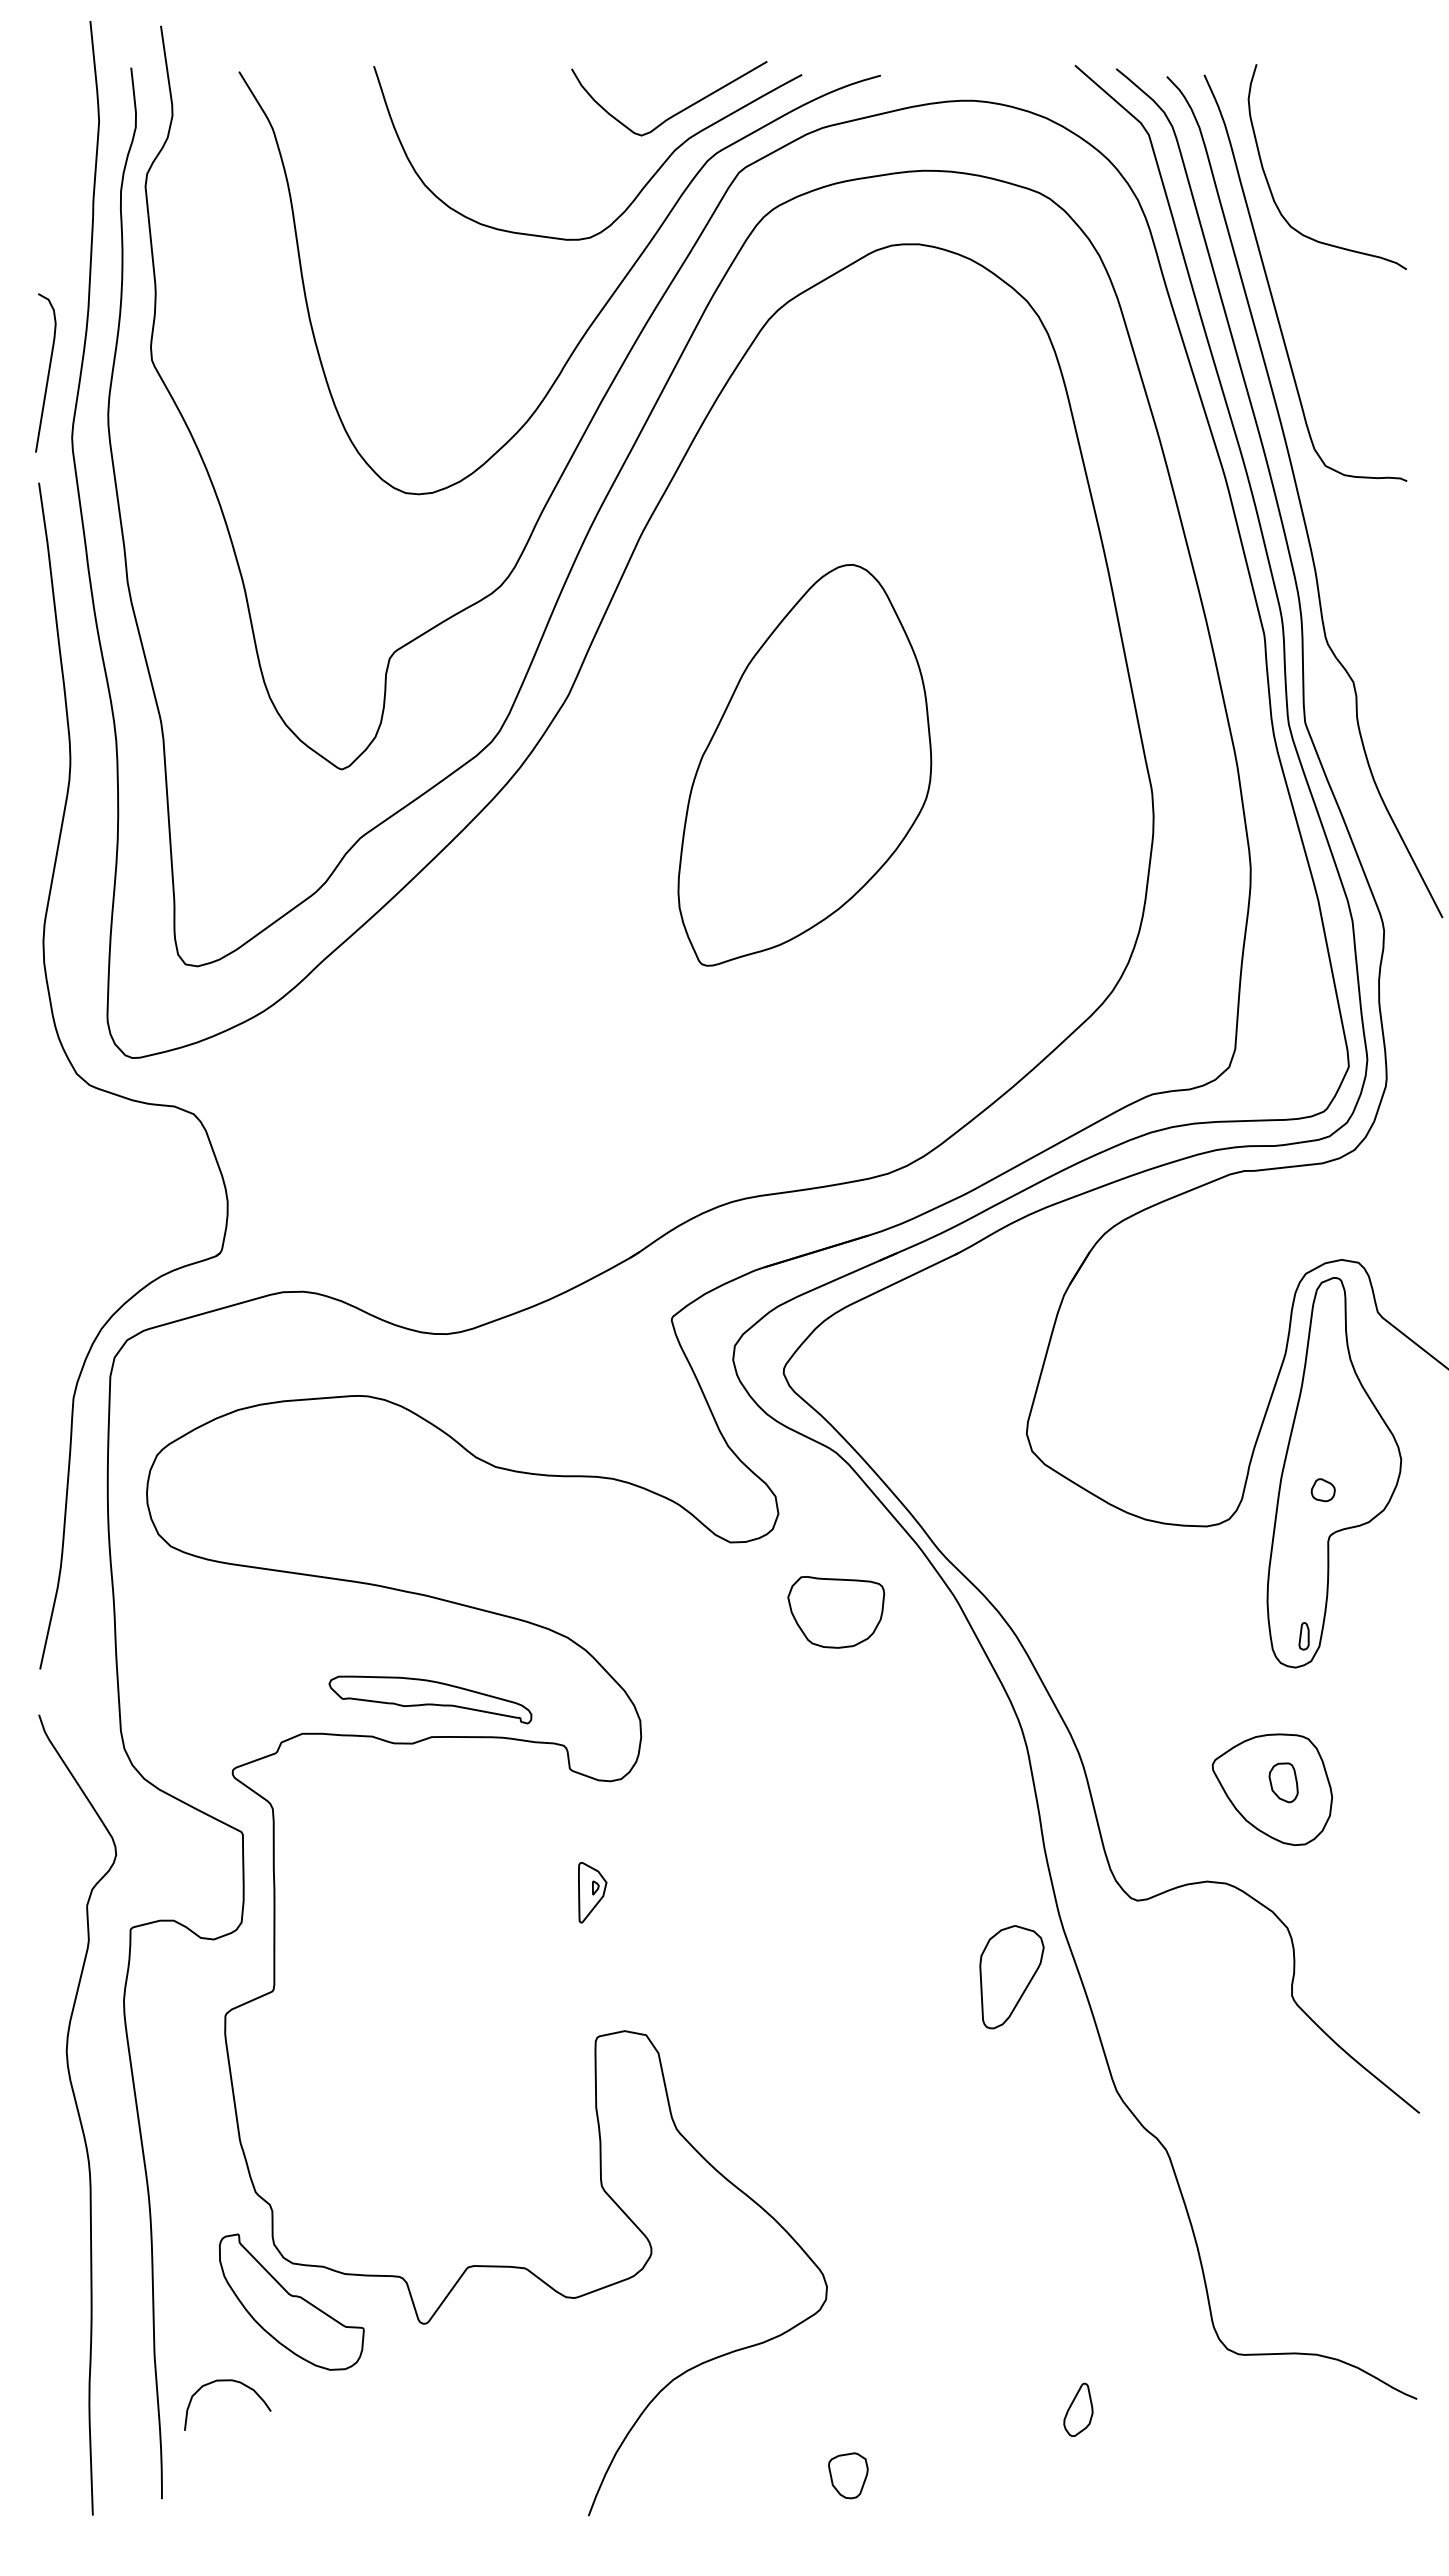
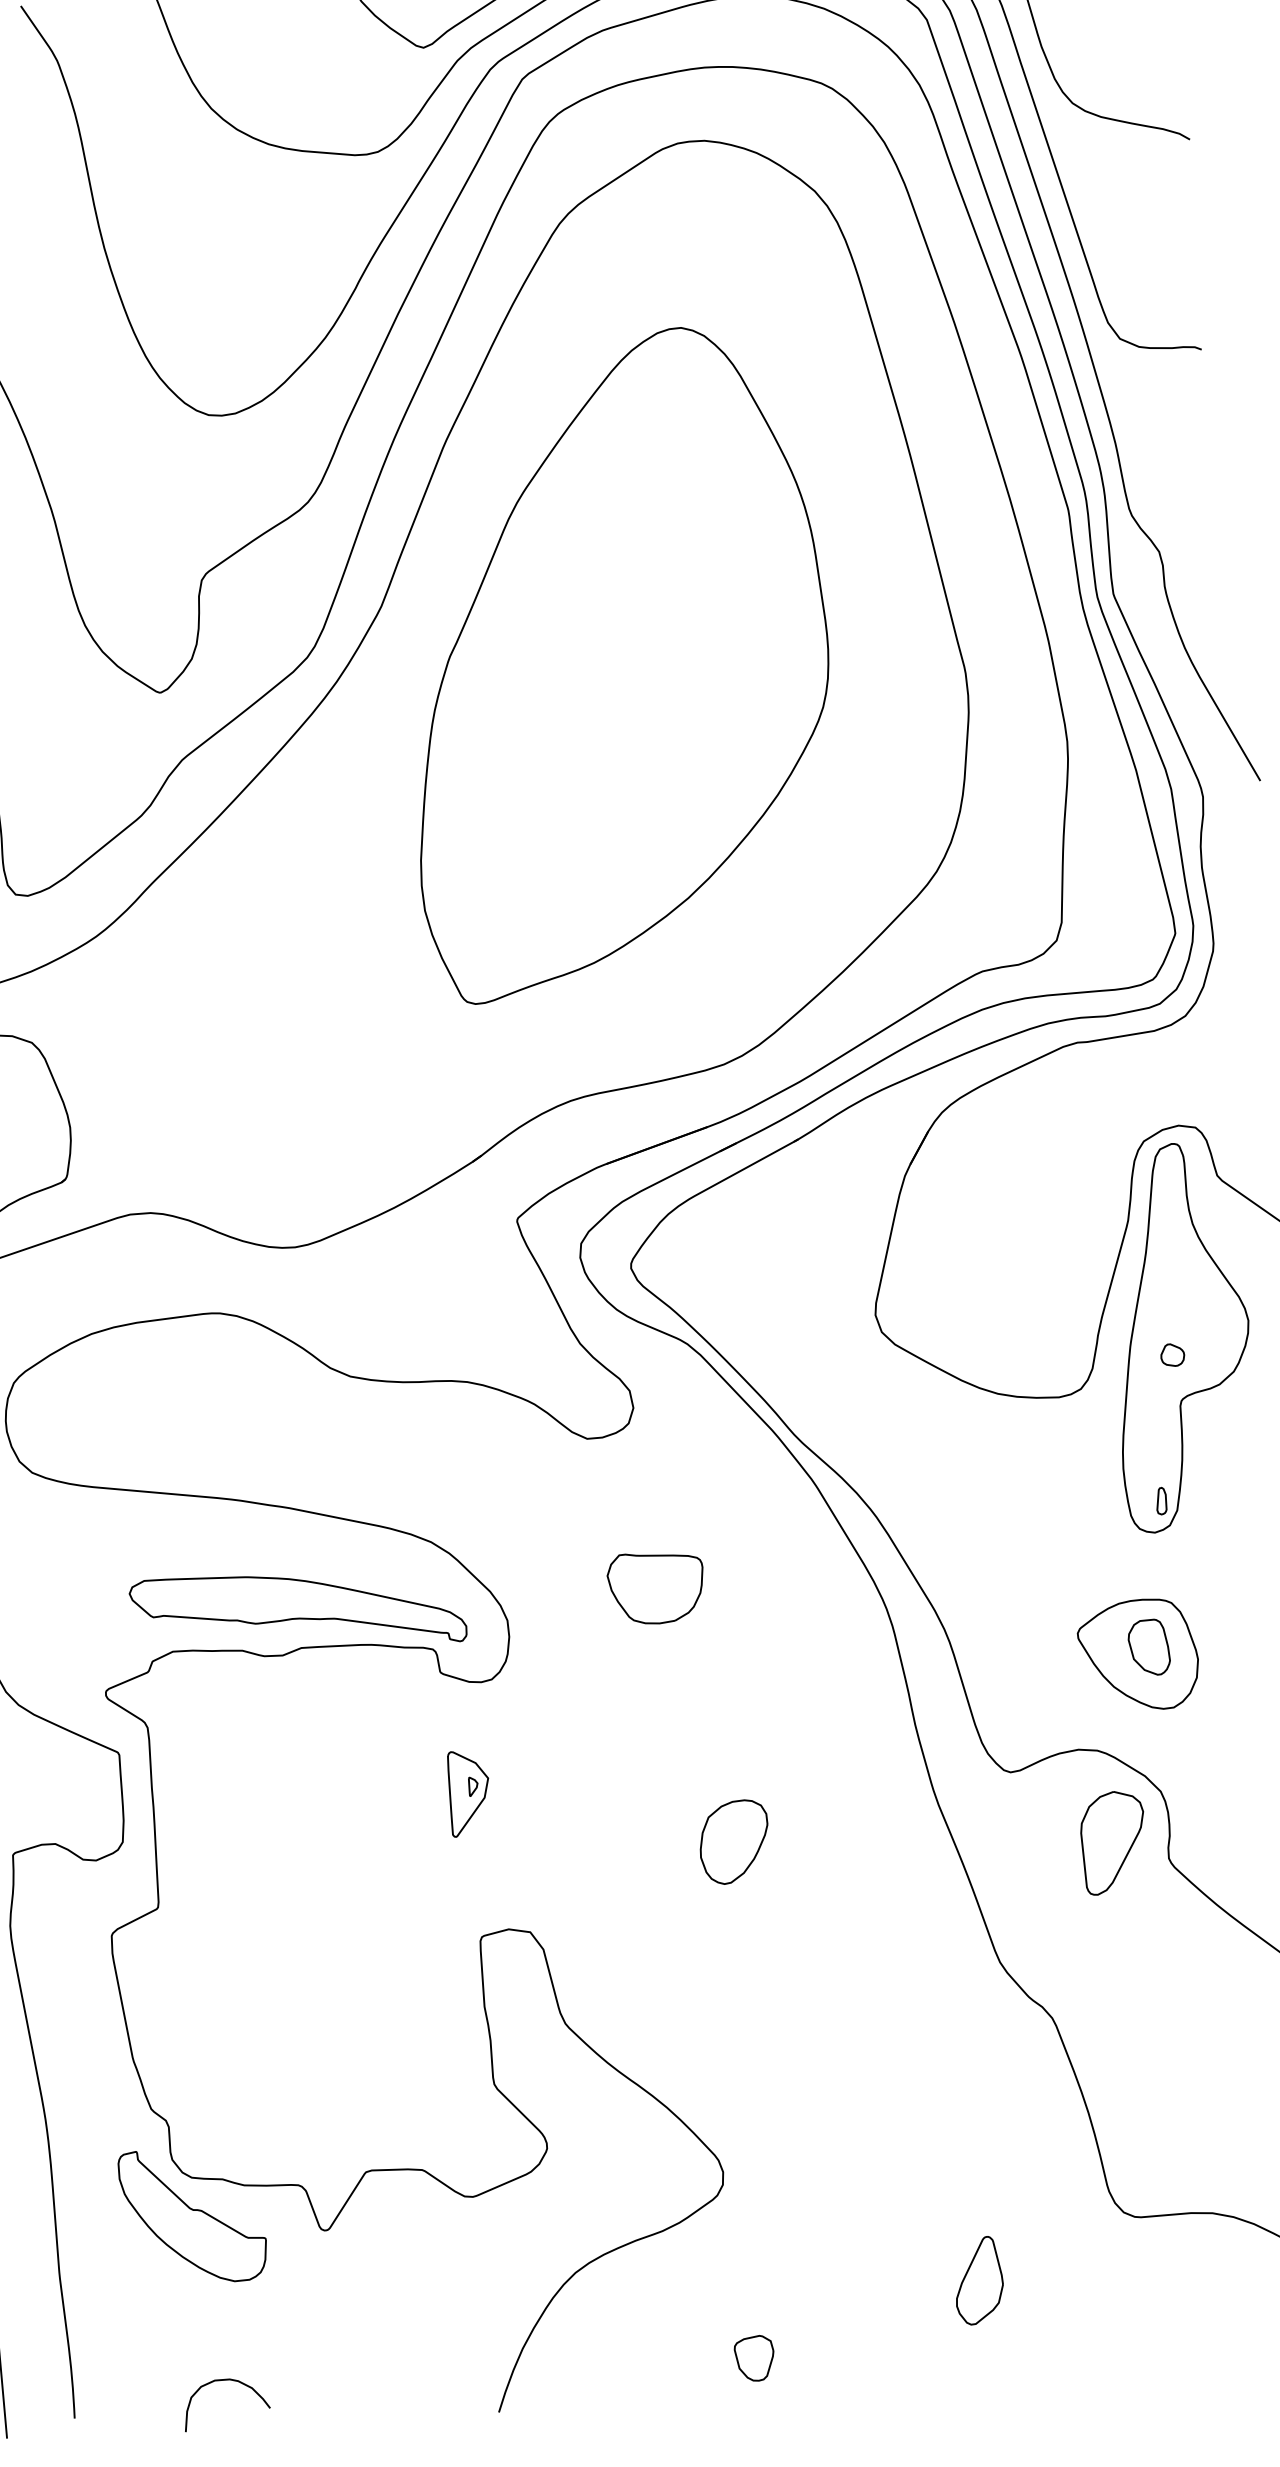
part: (804, 765) -> (619, 664), size x1.67
part: (836, 1612) -> (656, 1588), moved
part: (430, 1699) -> (298, 1610), size x1.67
part: (1283, 1782) -> (1148, 1647), size x1.43
part: (592, 1892) -> (469, 1793), size x1.43
part: (856, 1955) -> (734, 1841), added
part: (1011, 1977) -> (1112, 1843), moved
curve: (227, 2381) -> (225, 2380), moved
part: (1078, 2409) -> (979, 2280), size x1.67

